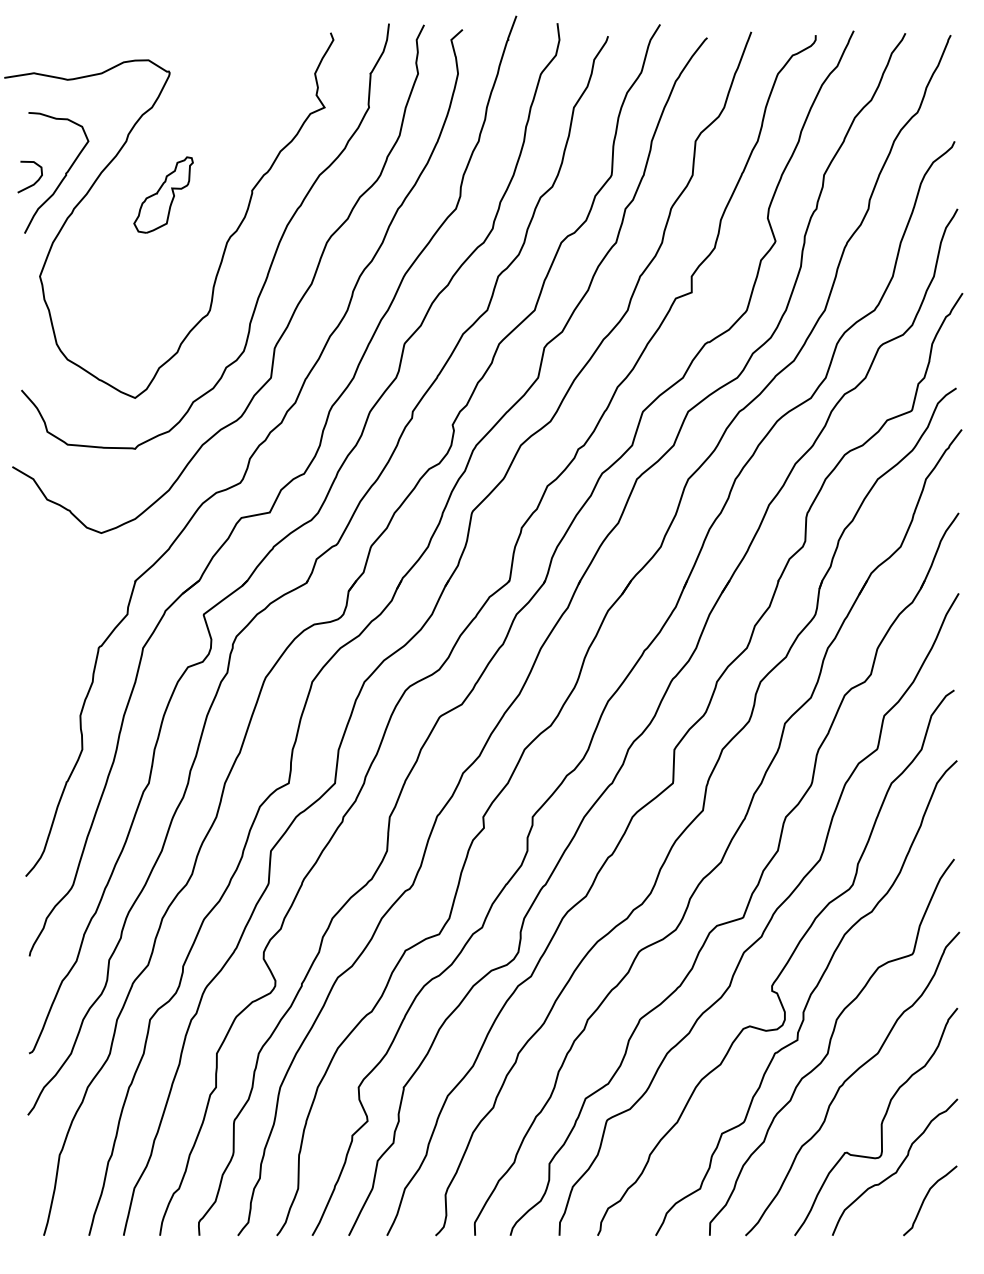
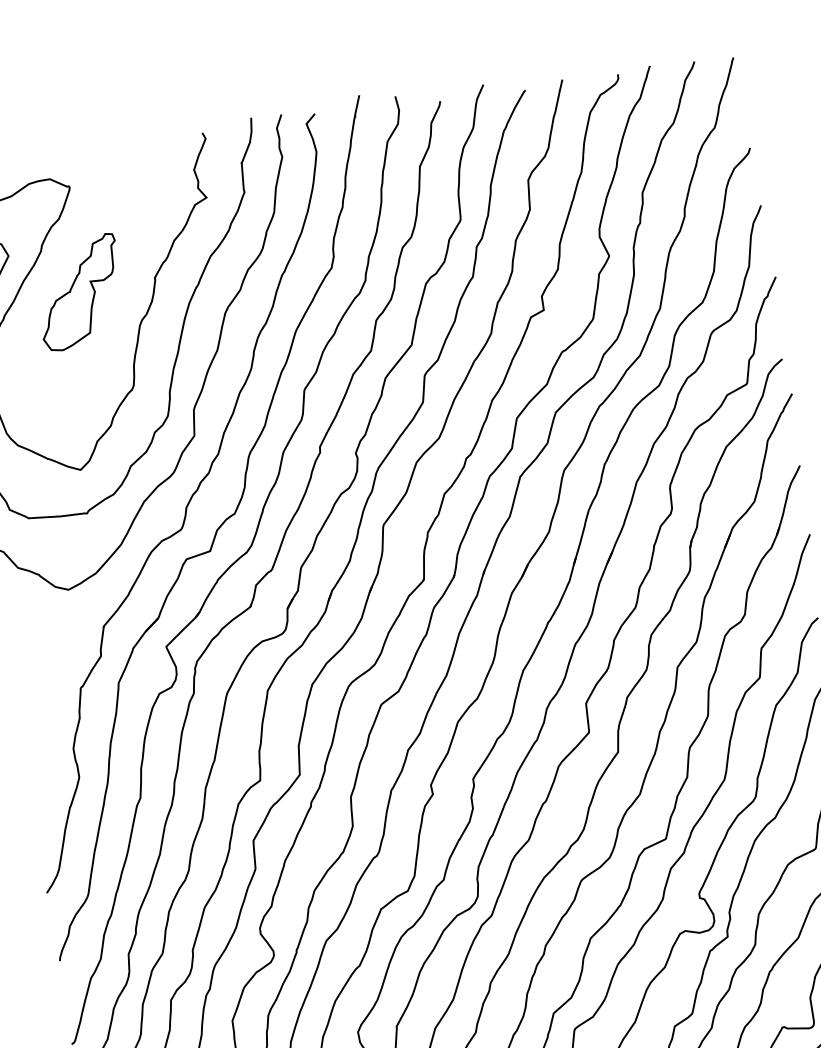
part: (163, 194) -> (79, 292), size x1.67

